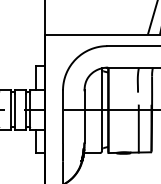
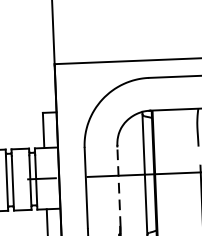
line: (84, 116) -> (118, 186), solid -> dashed

